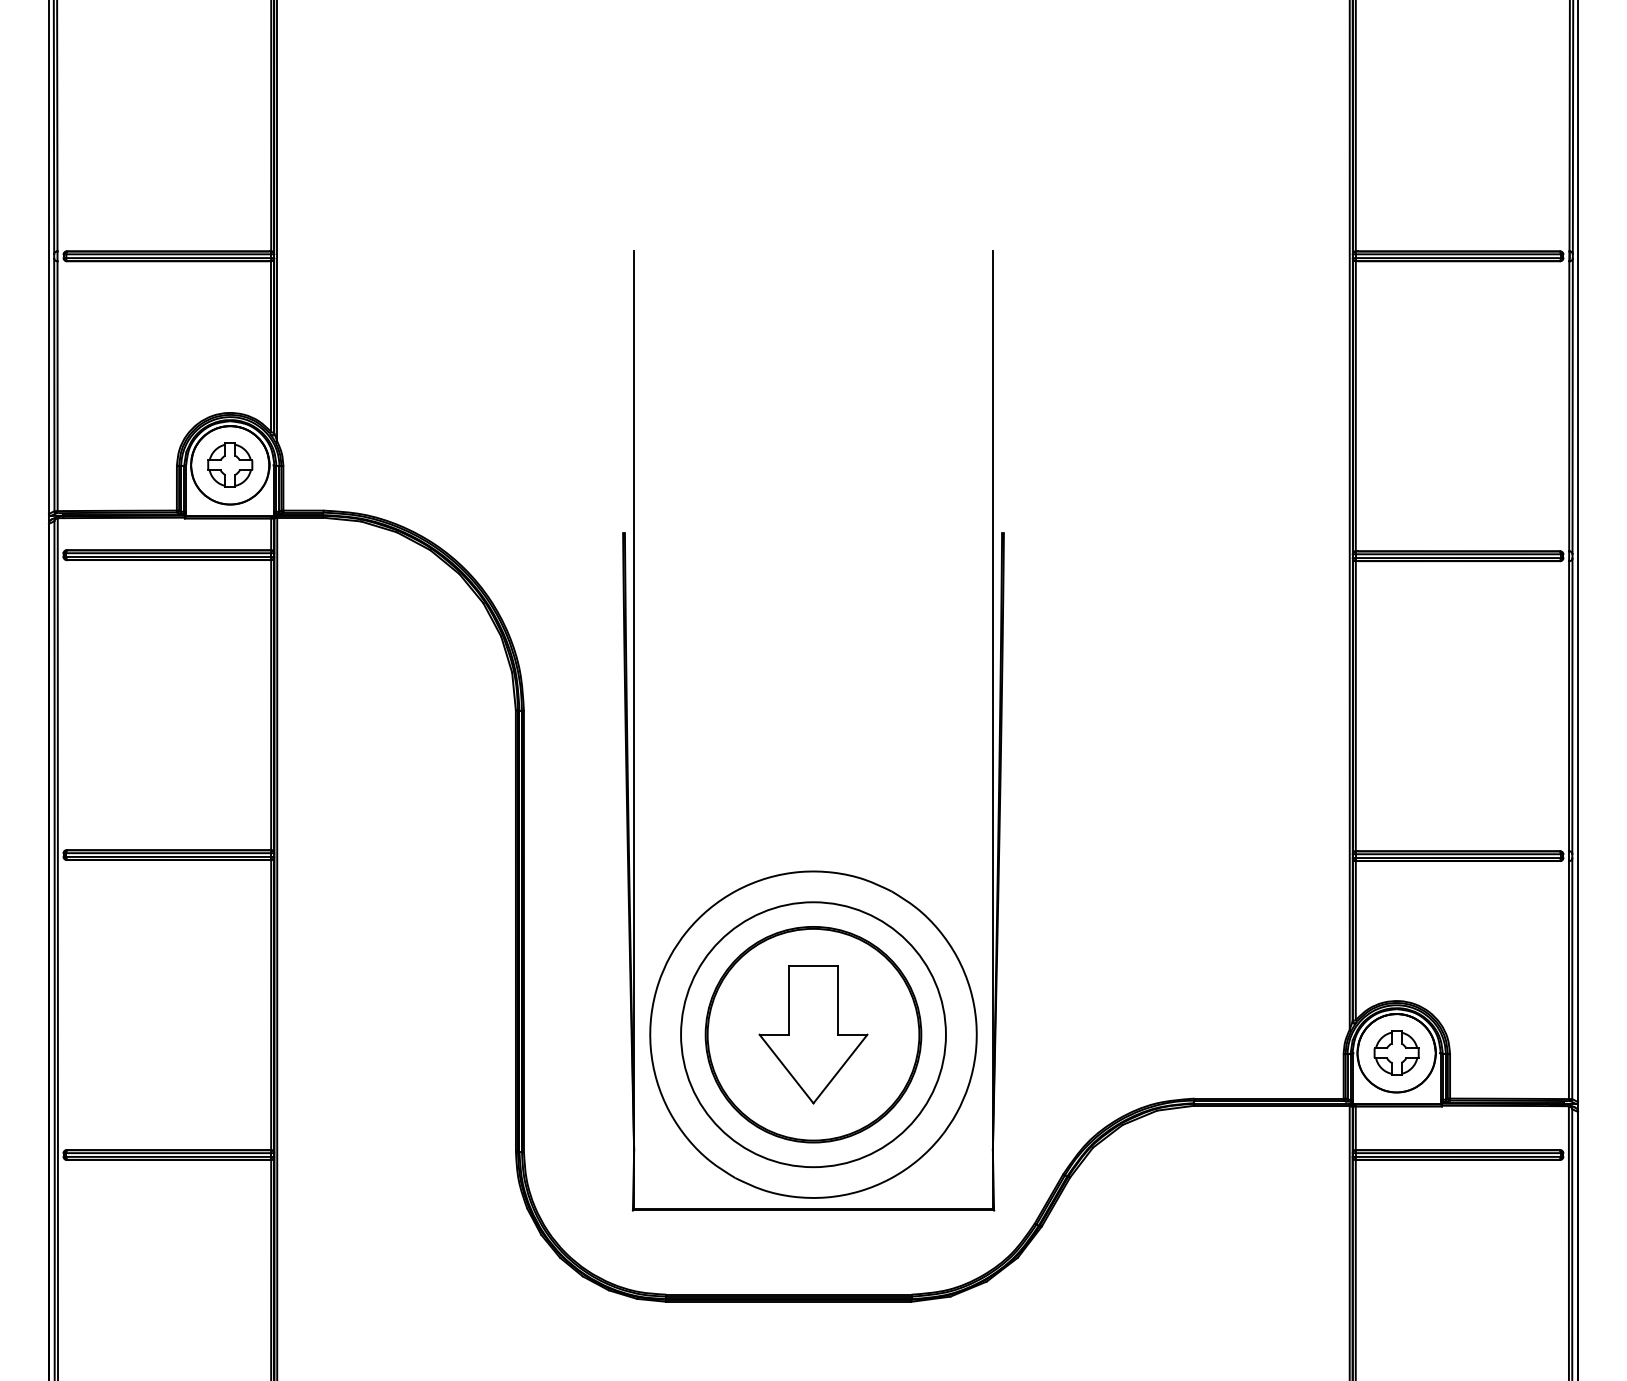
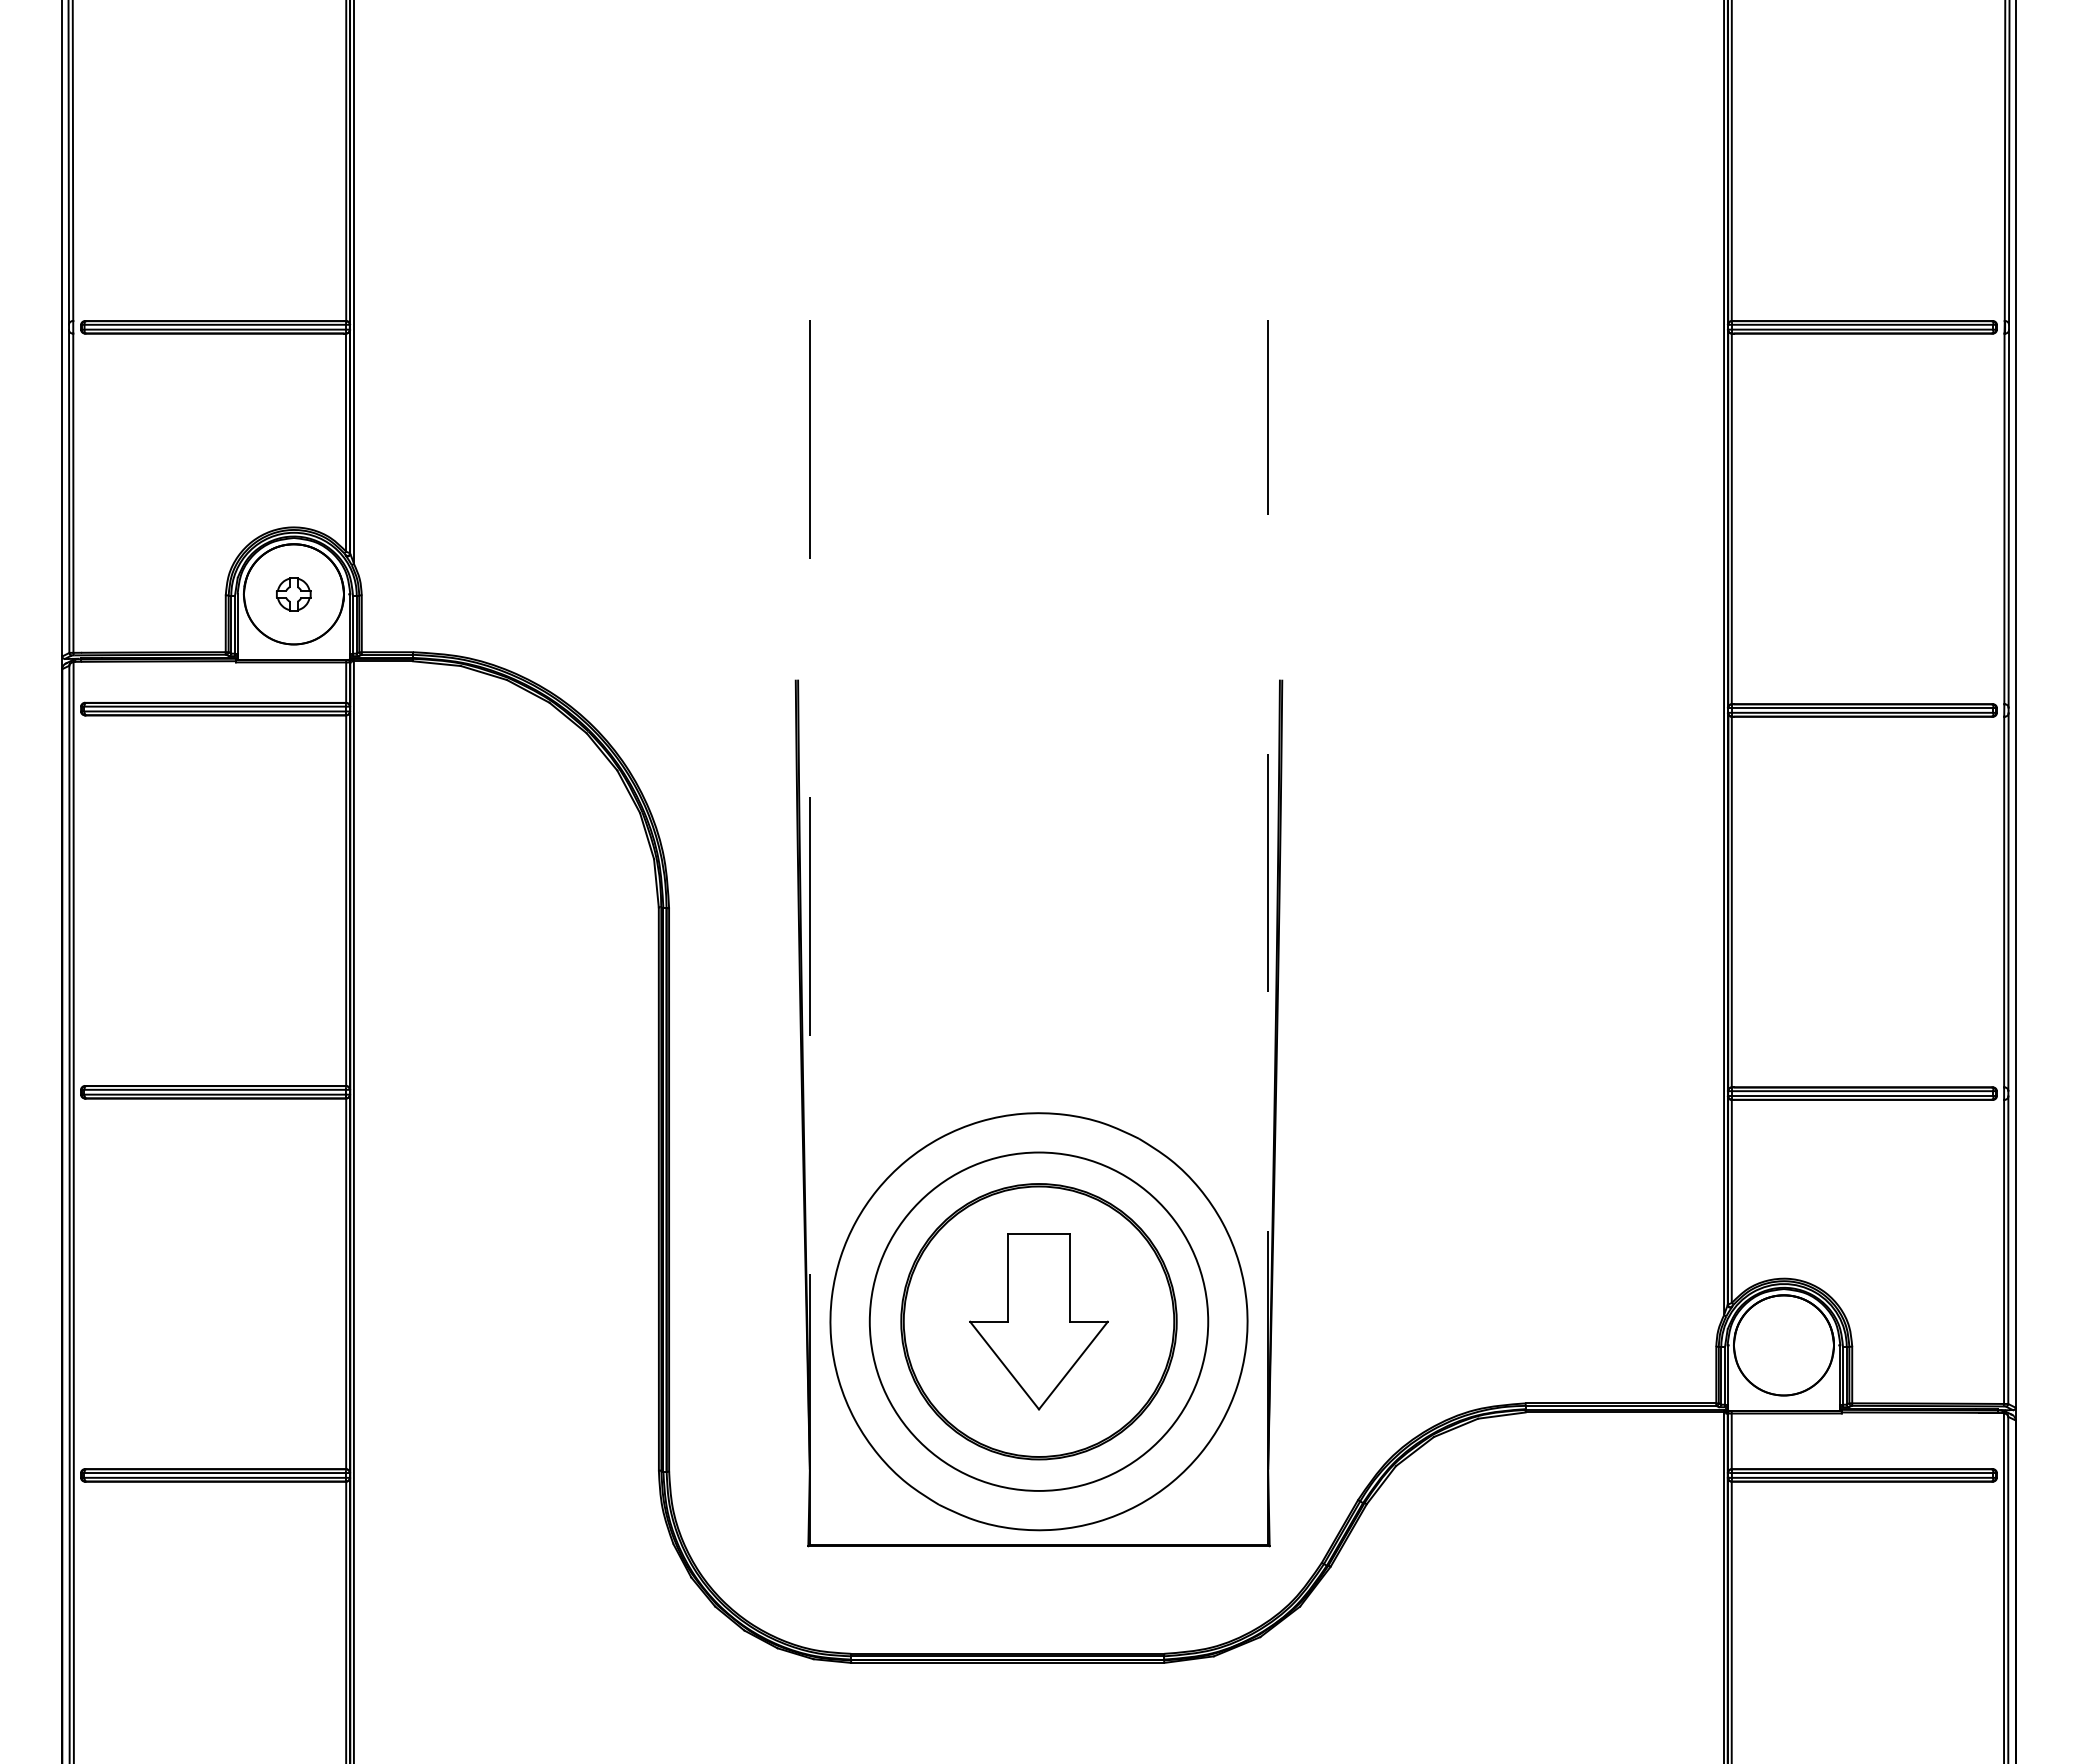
part: (229, 465) -> (293, 594), size x0.6
line: (633, 700) -> (809, 894), solid -> dashed
line: (993, 700) -> (1268, 894), solid -> dashed
part: (1396, 1053) -> (1783, 1345), removed

